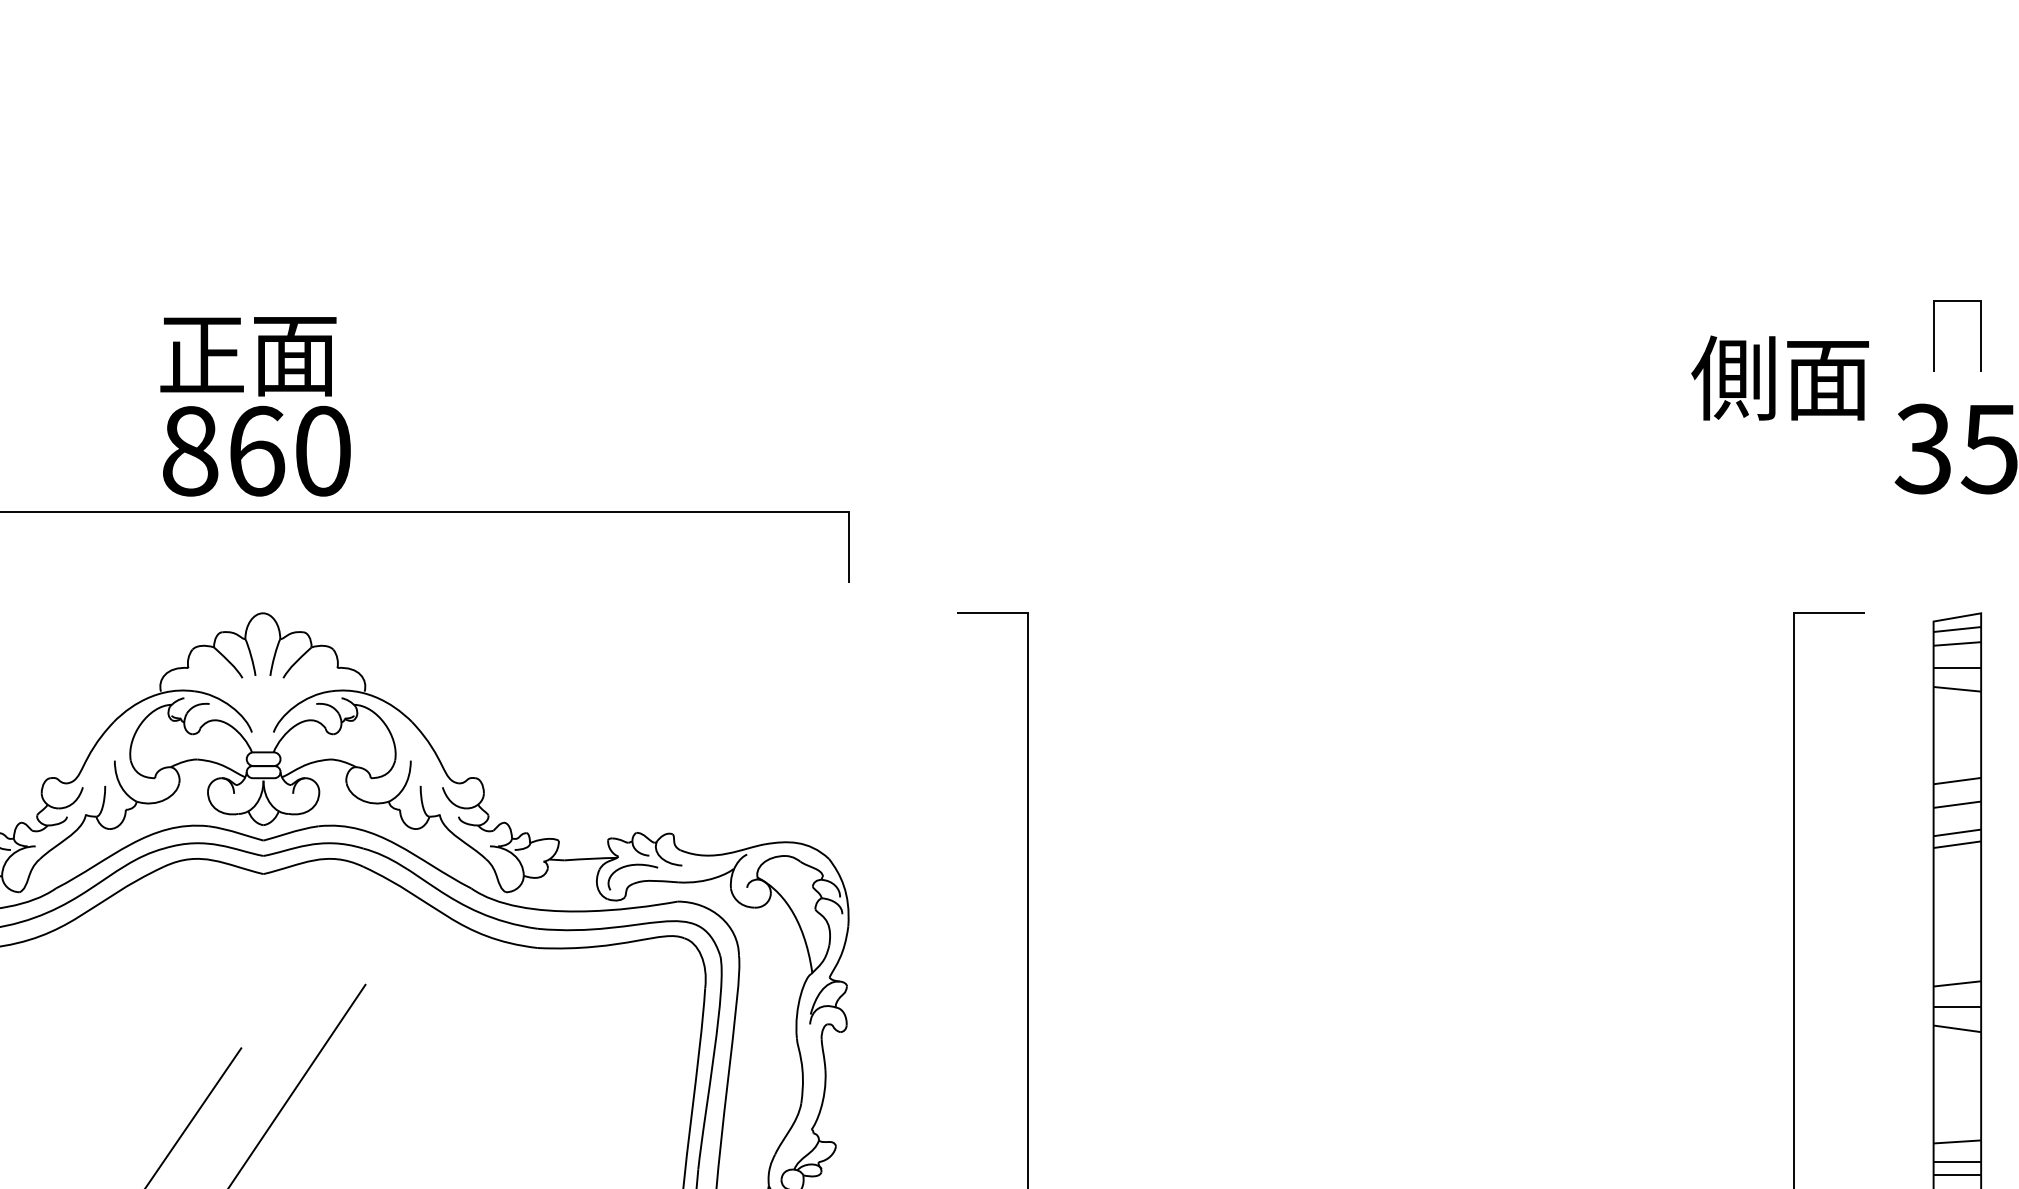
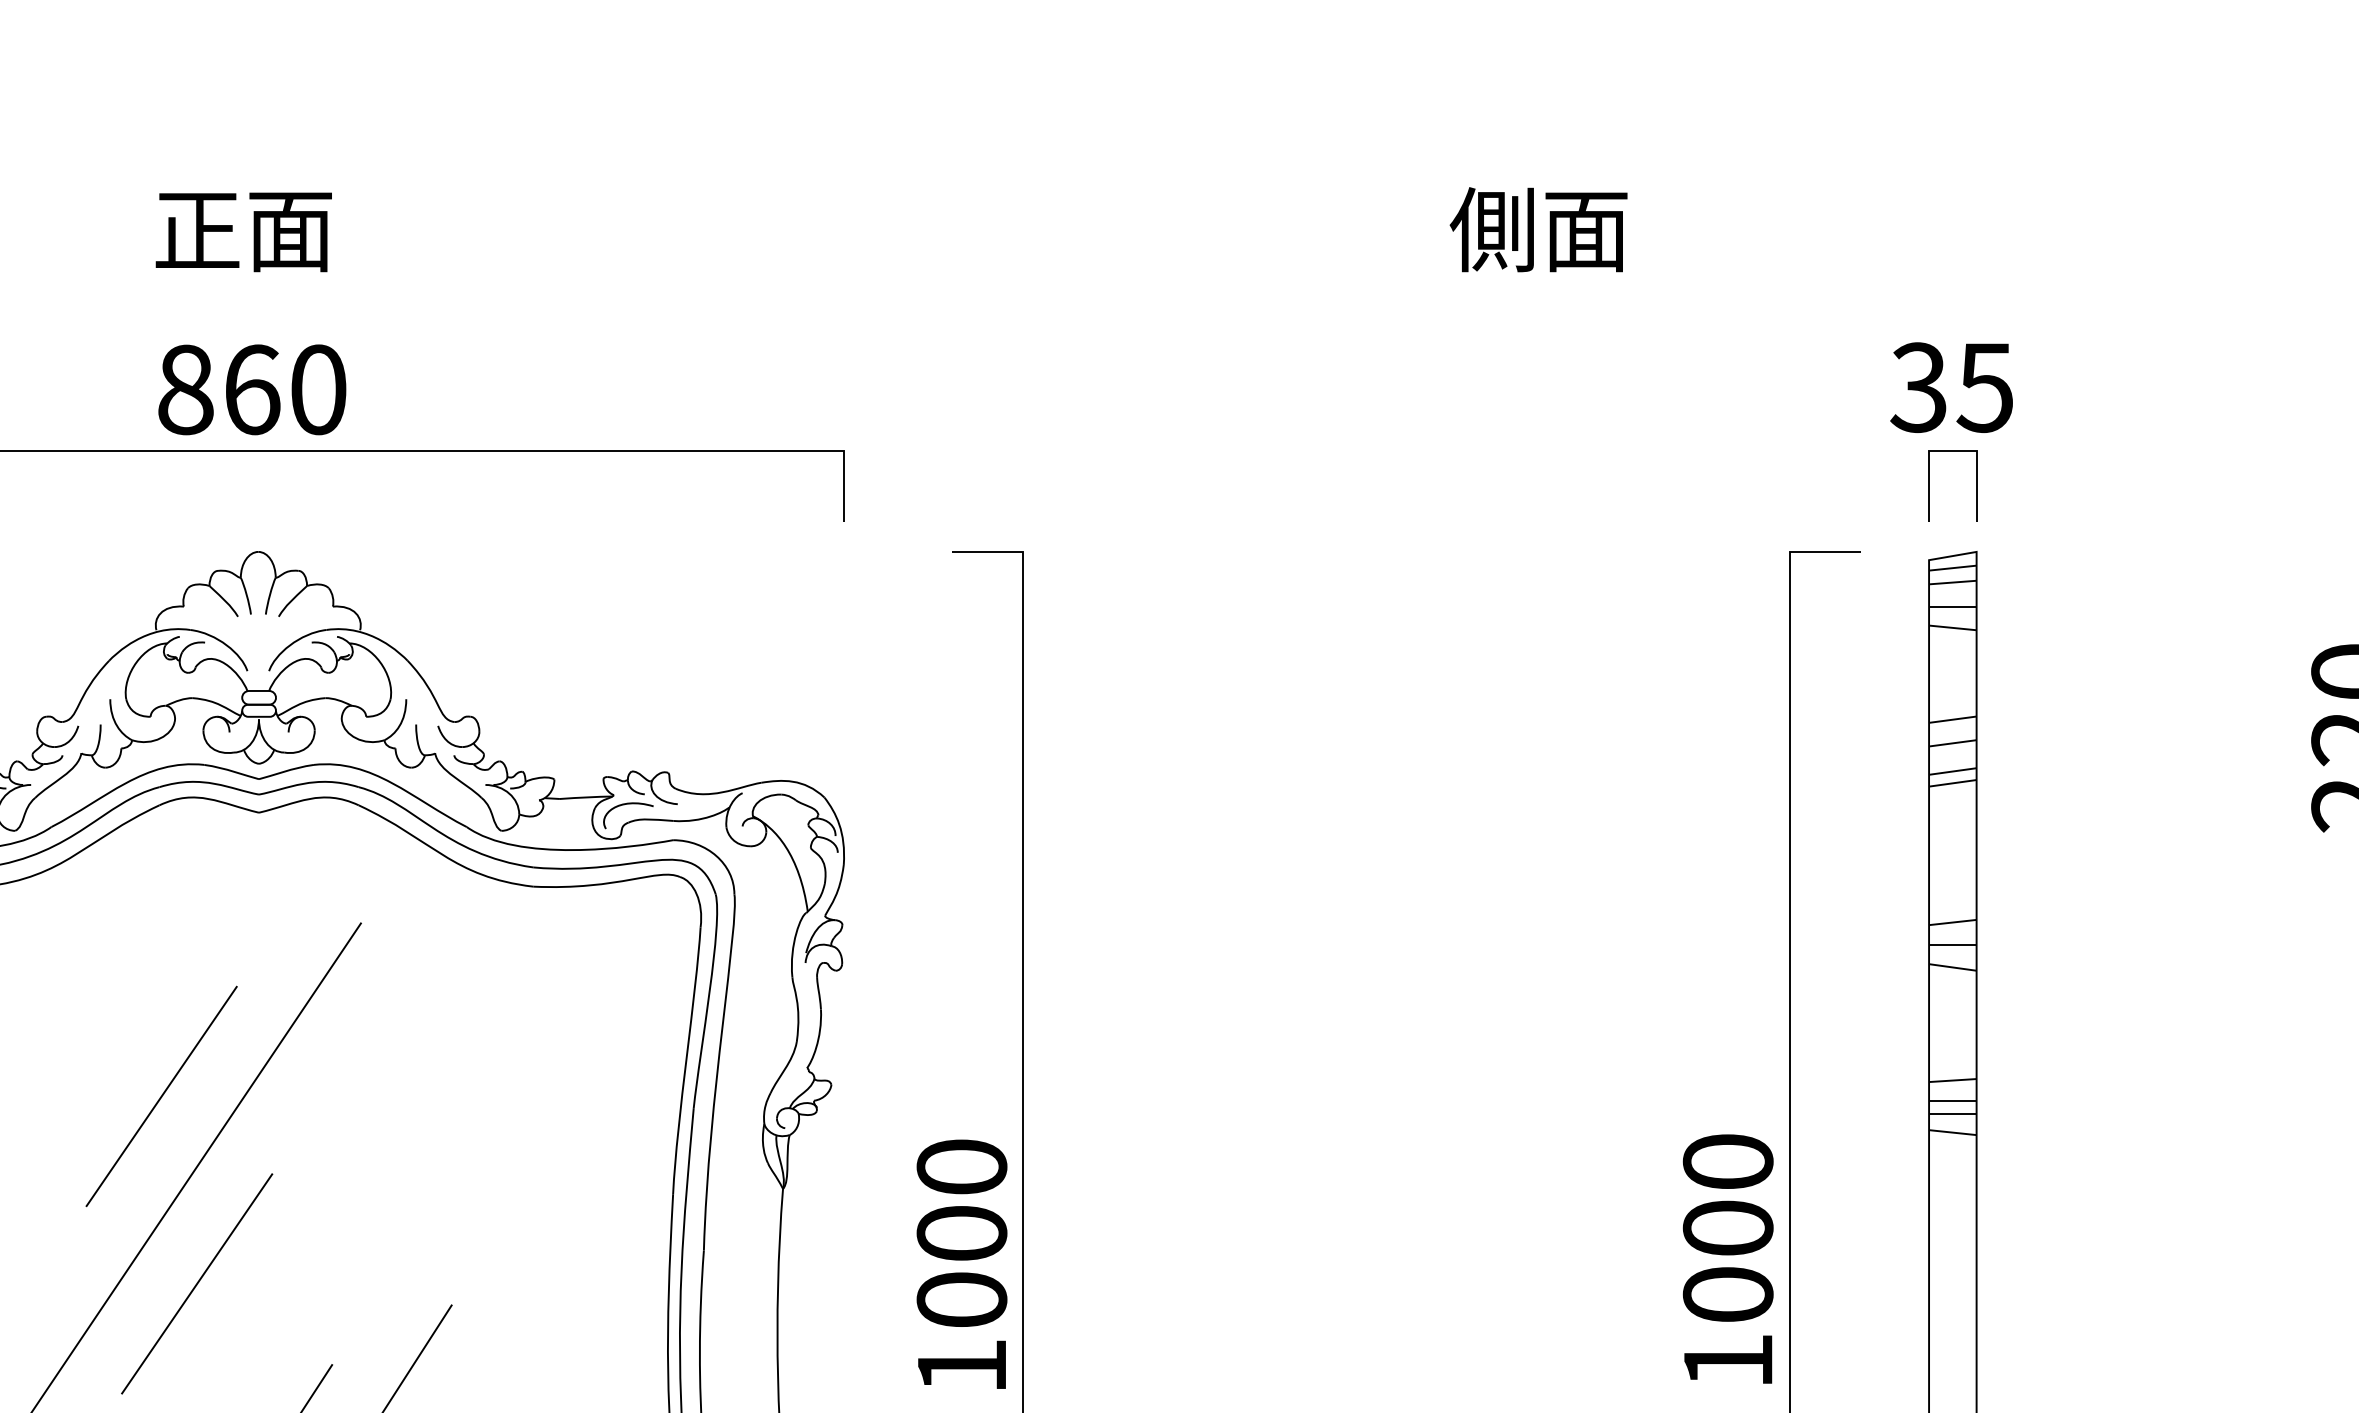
line: (1934, 335) -> (1929, 485), moved
text: (248, 356) -> (243, 232), moved
text: (1780, 377) -> (1538, 229), moved

